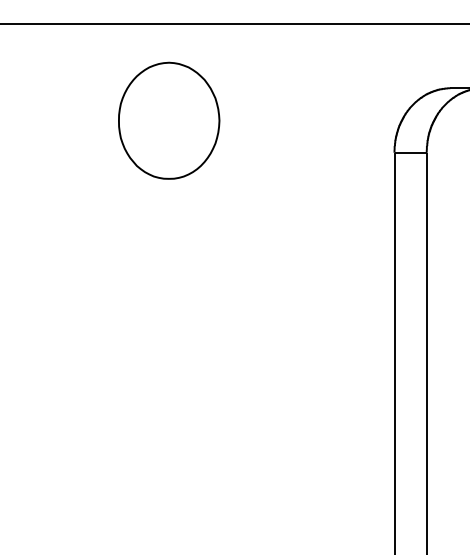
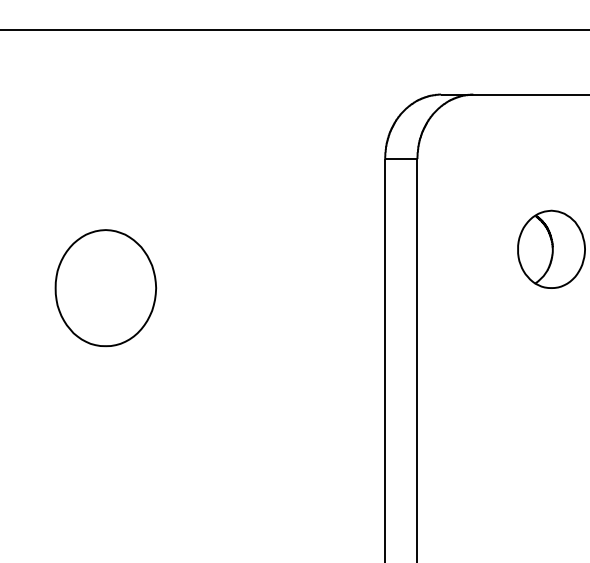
part: (168, 121) -> (105, 288), moved

